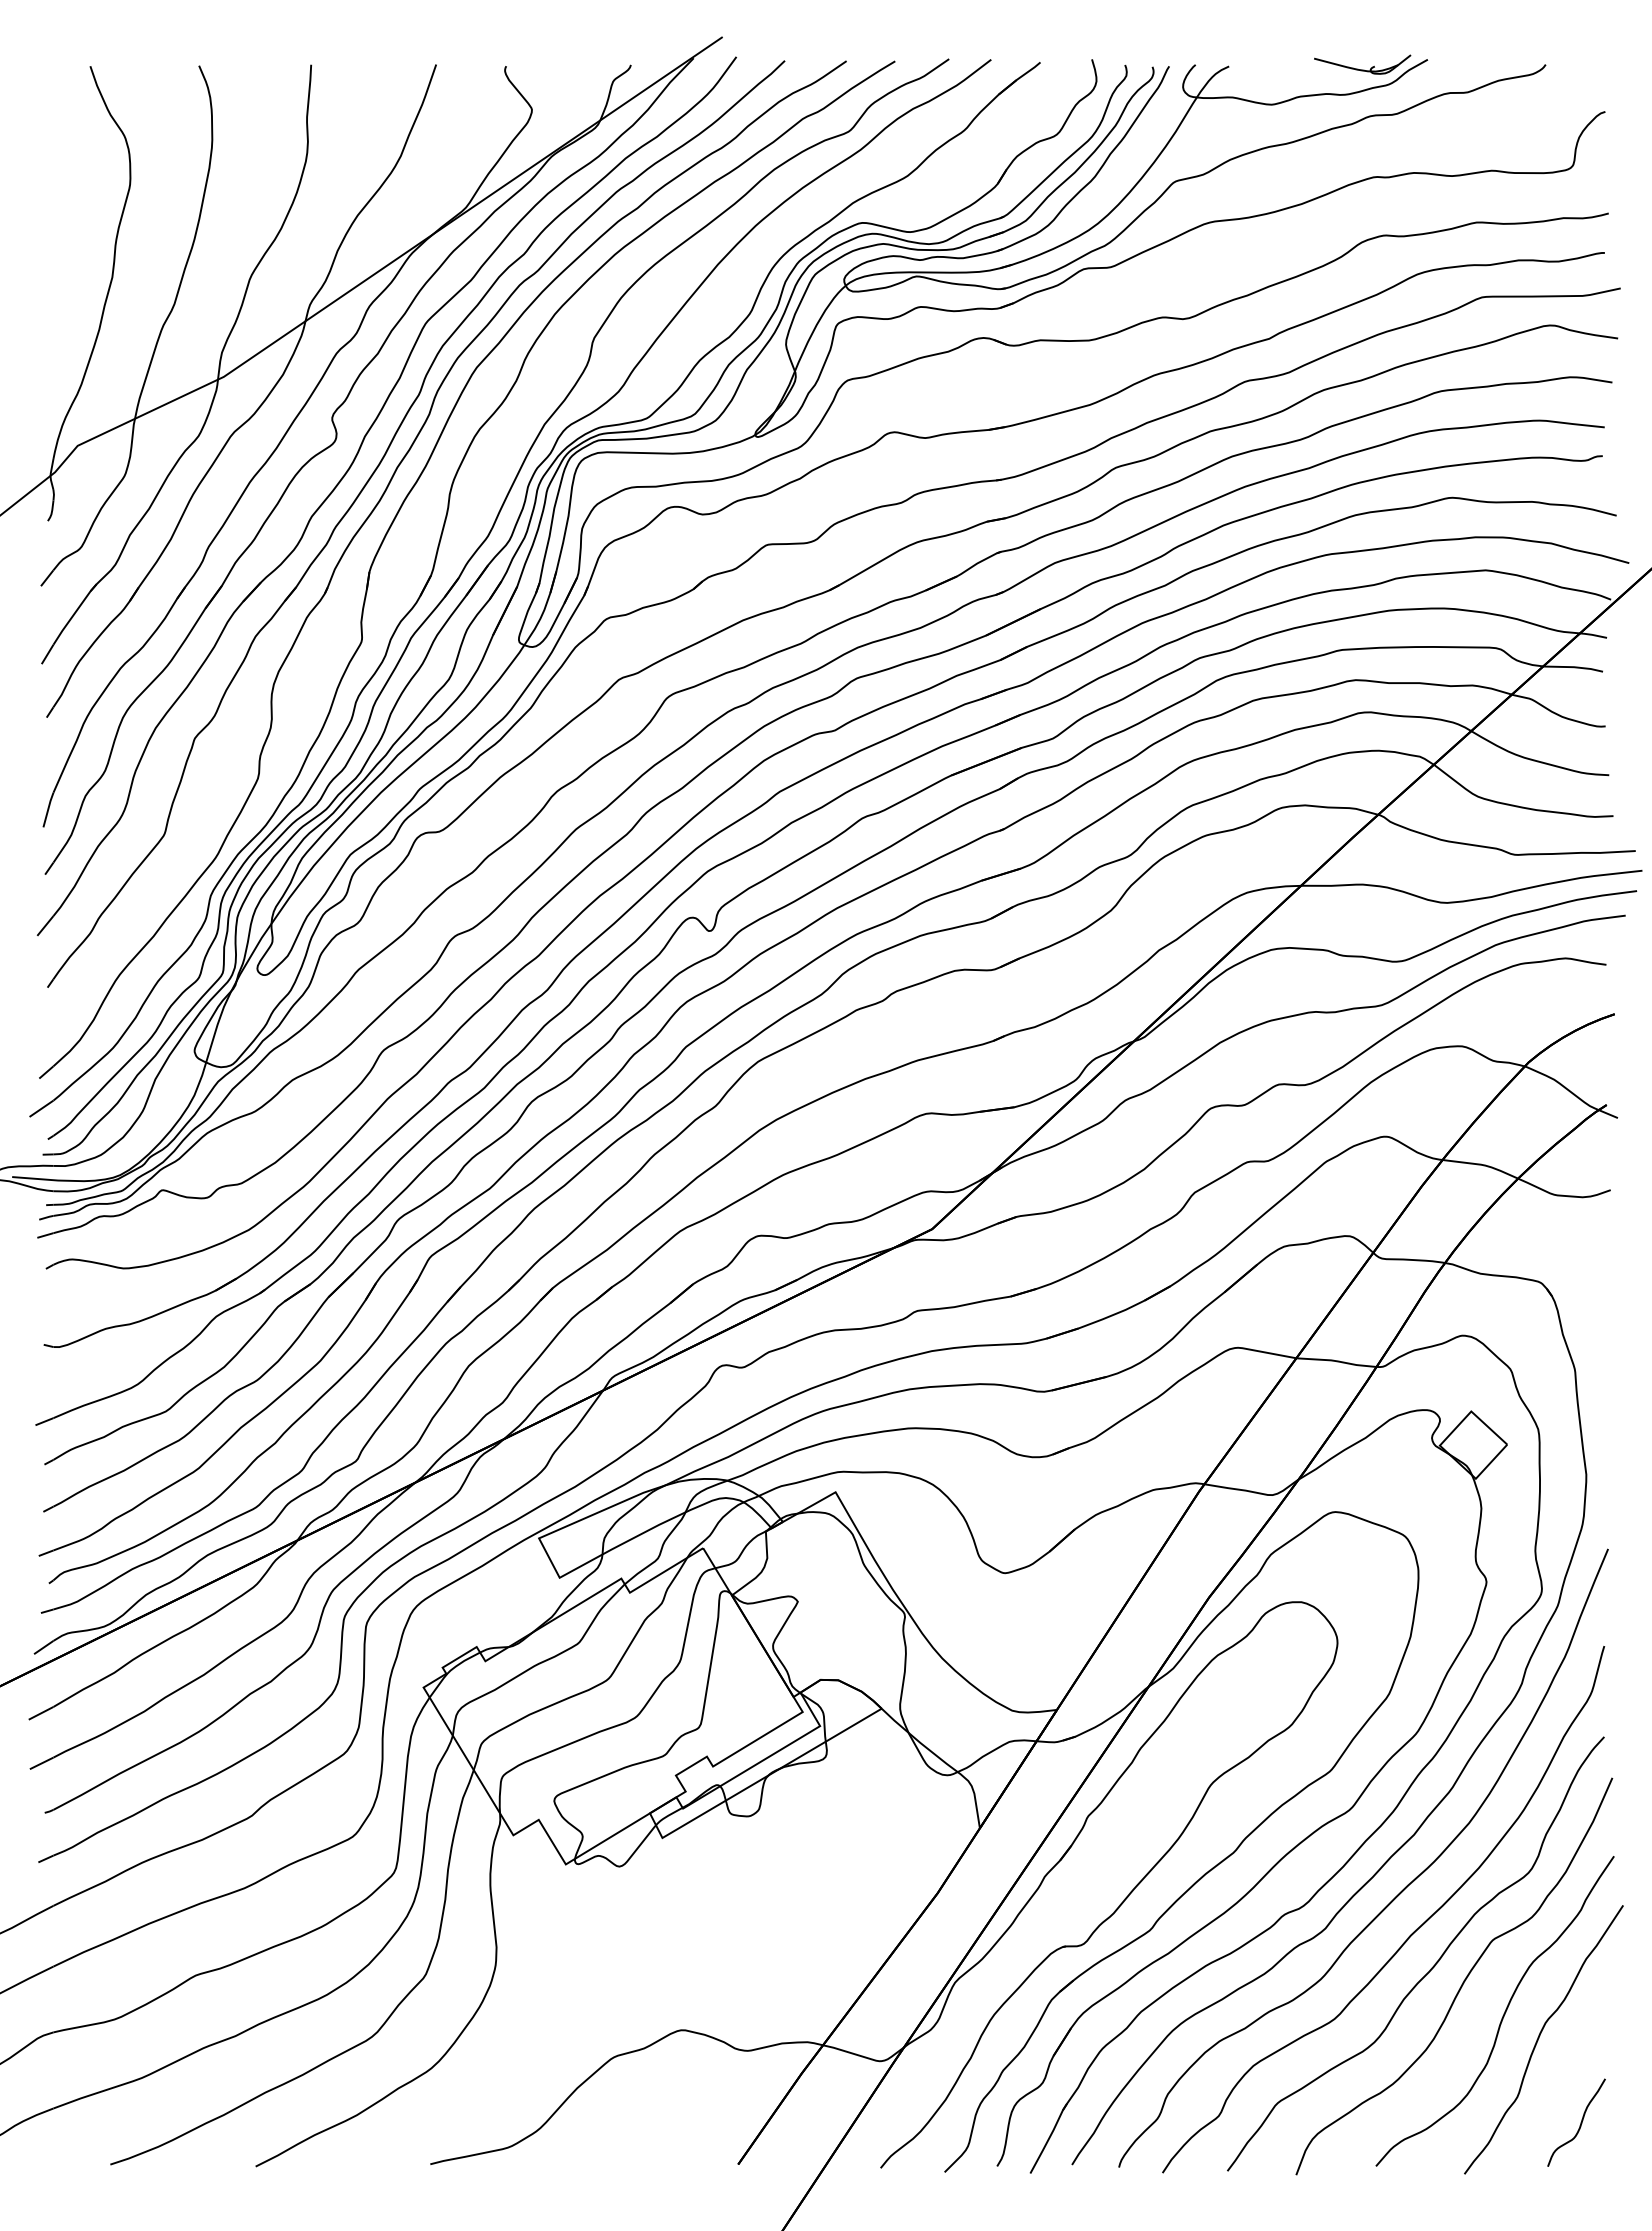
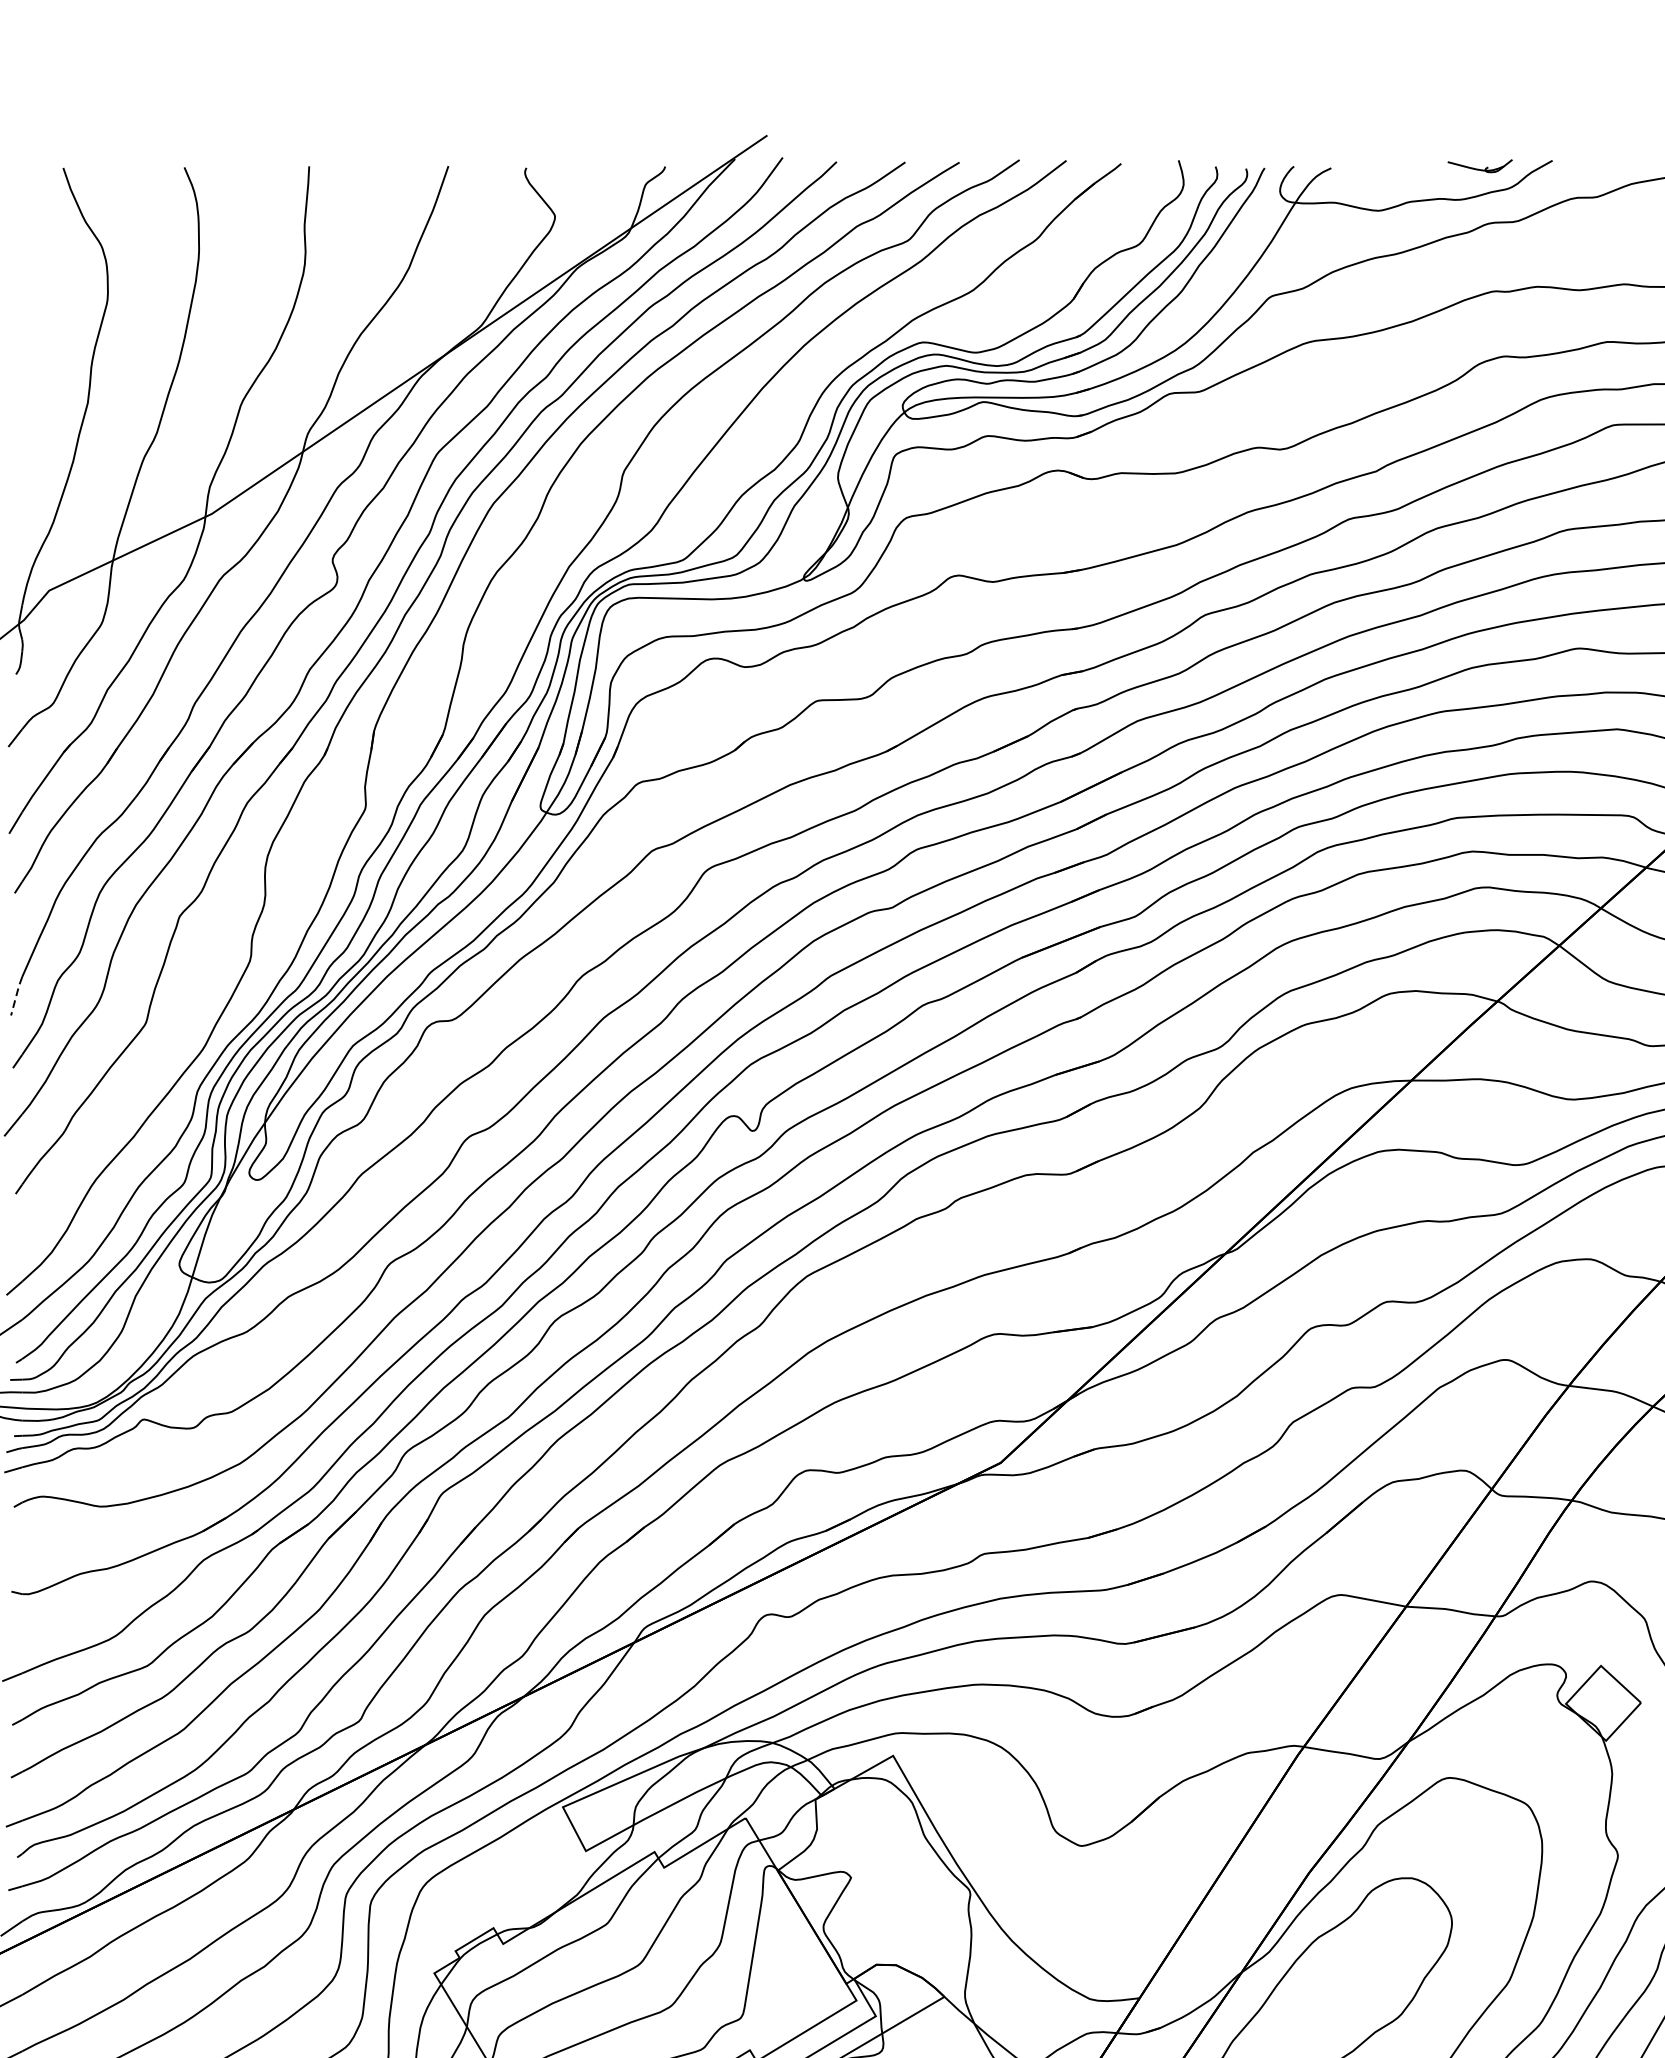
part: (1362, 64) -> (1479, 166), size x0.6
line: (48, 809) -> (16, 995), solid -> dashed

